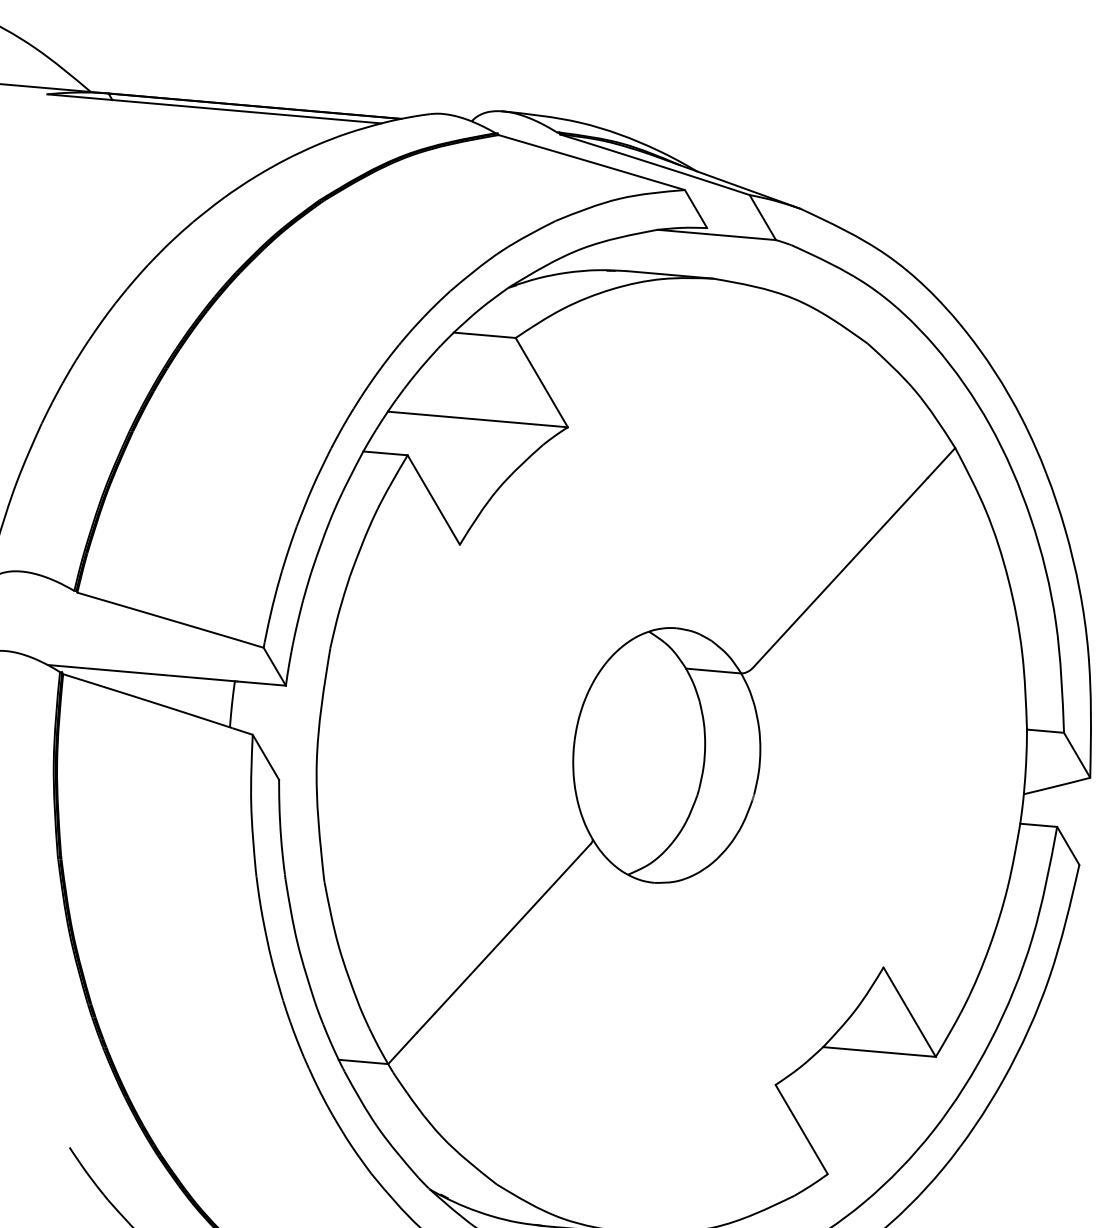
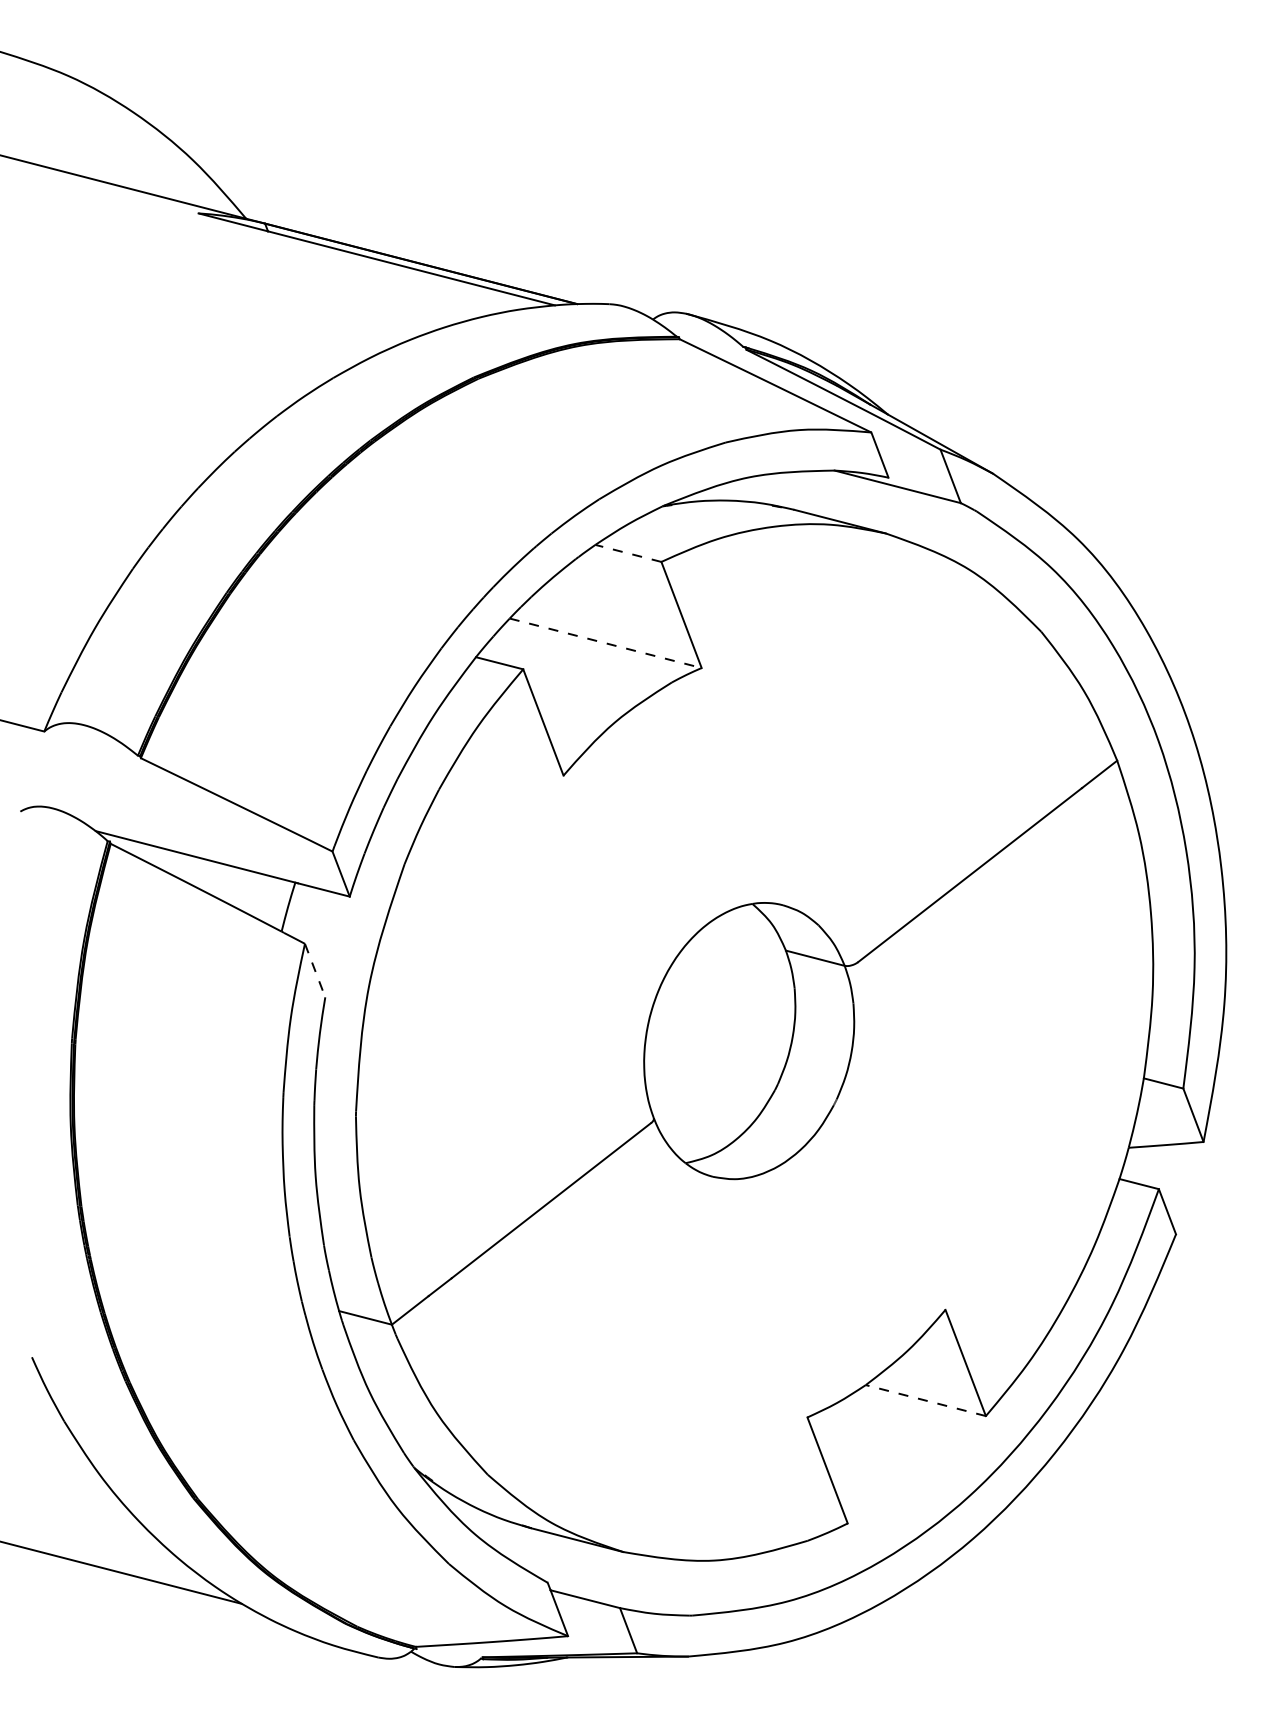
line: (483, 335) -> (627, 553), solid -> dashed
line: (478, 419) -> (606, 643), solid -> dashed
line: (266, 757) -> (315, 970), solid -> dashed
line: (879, 1051) -> (925, 1400), solid -> dashed

